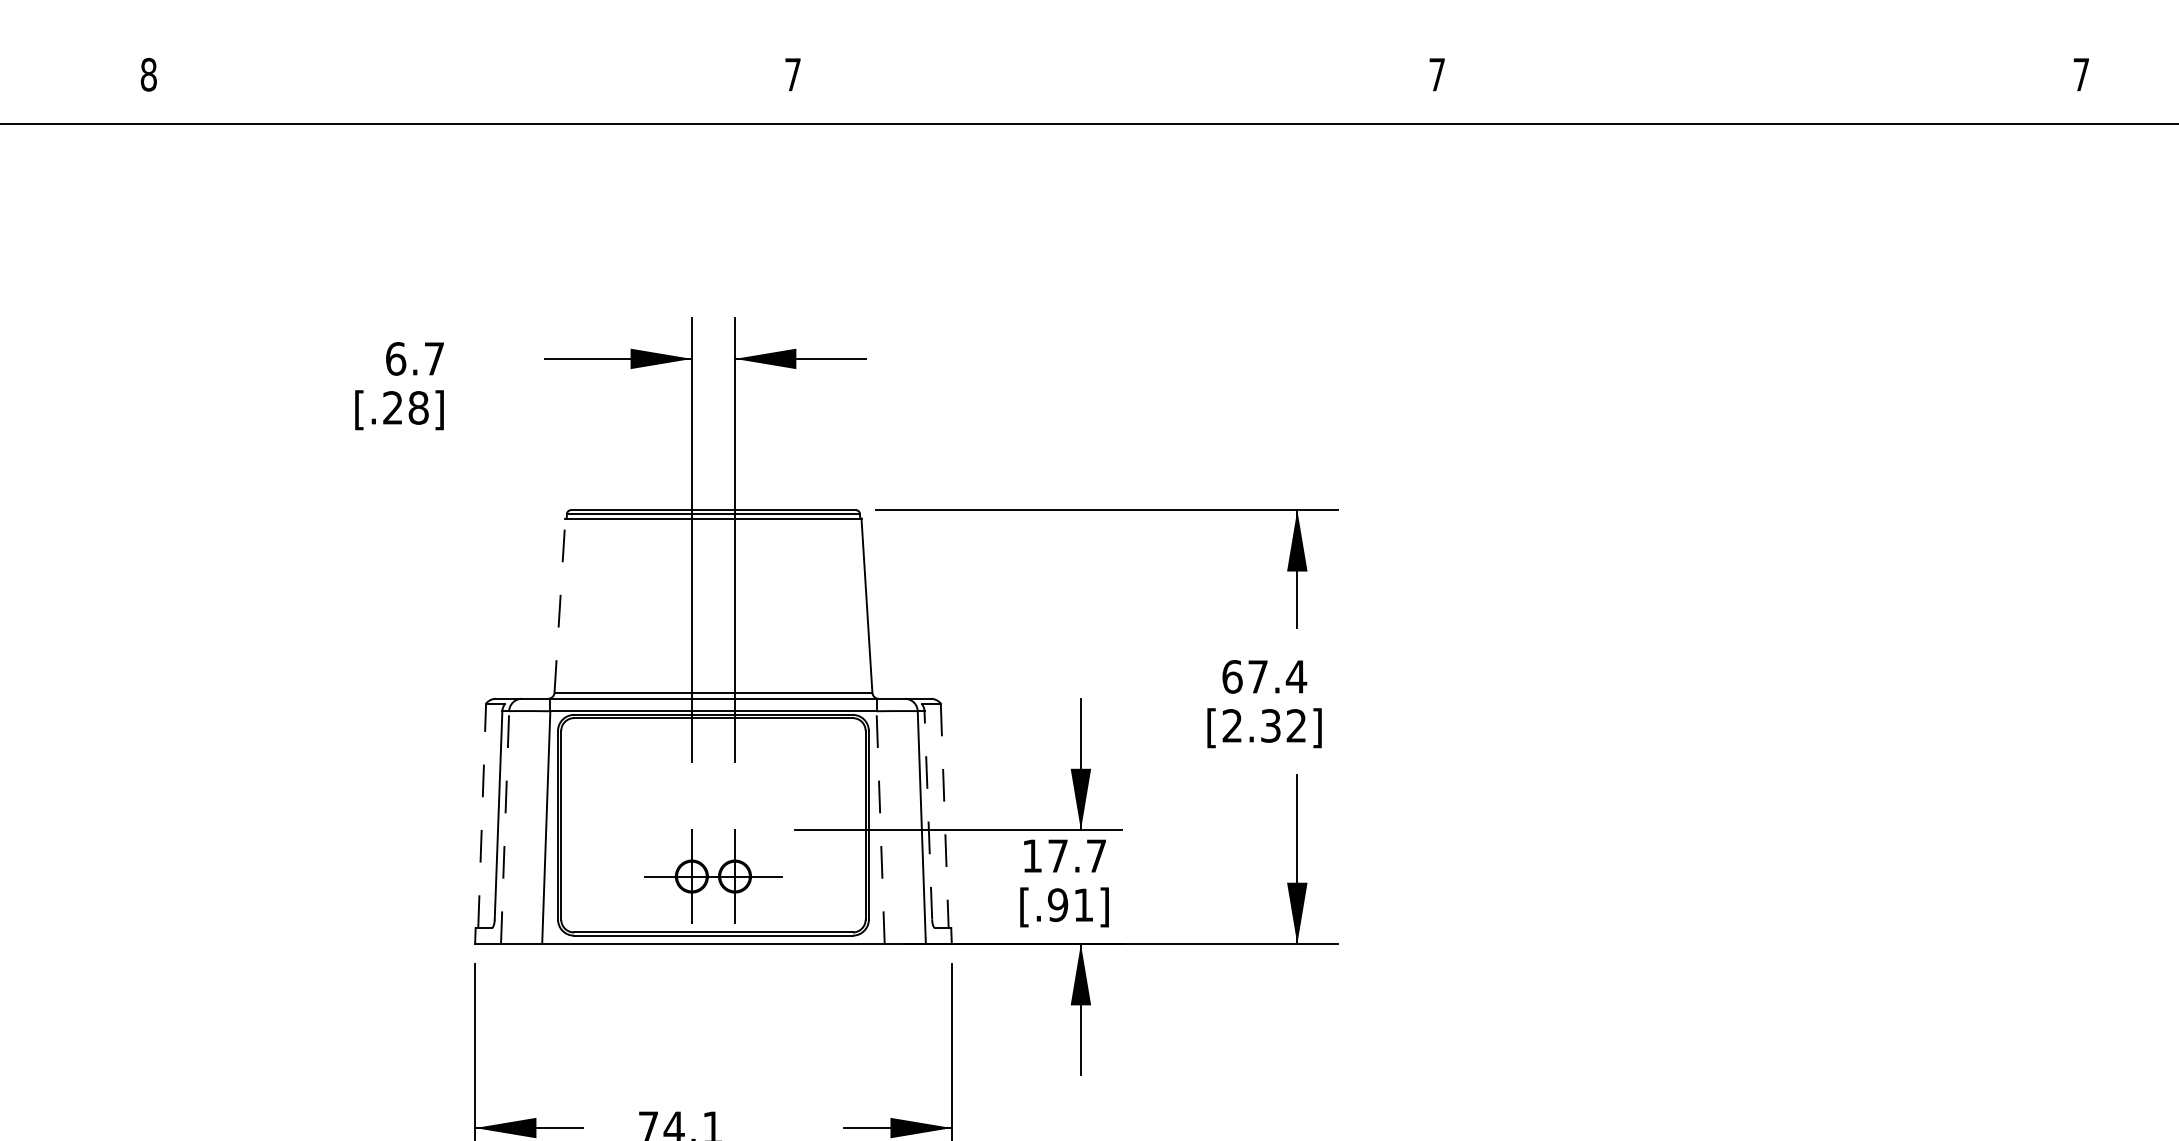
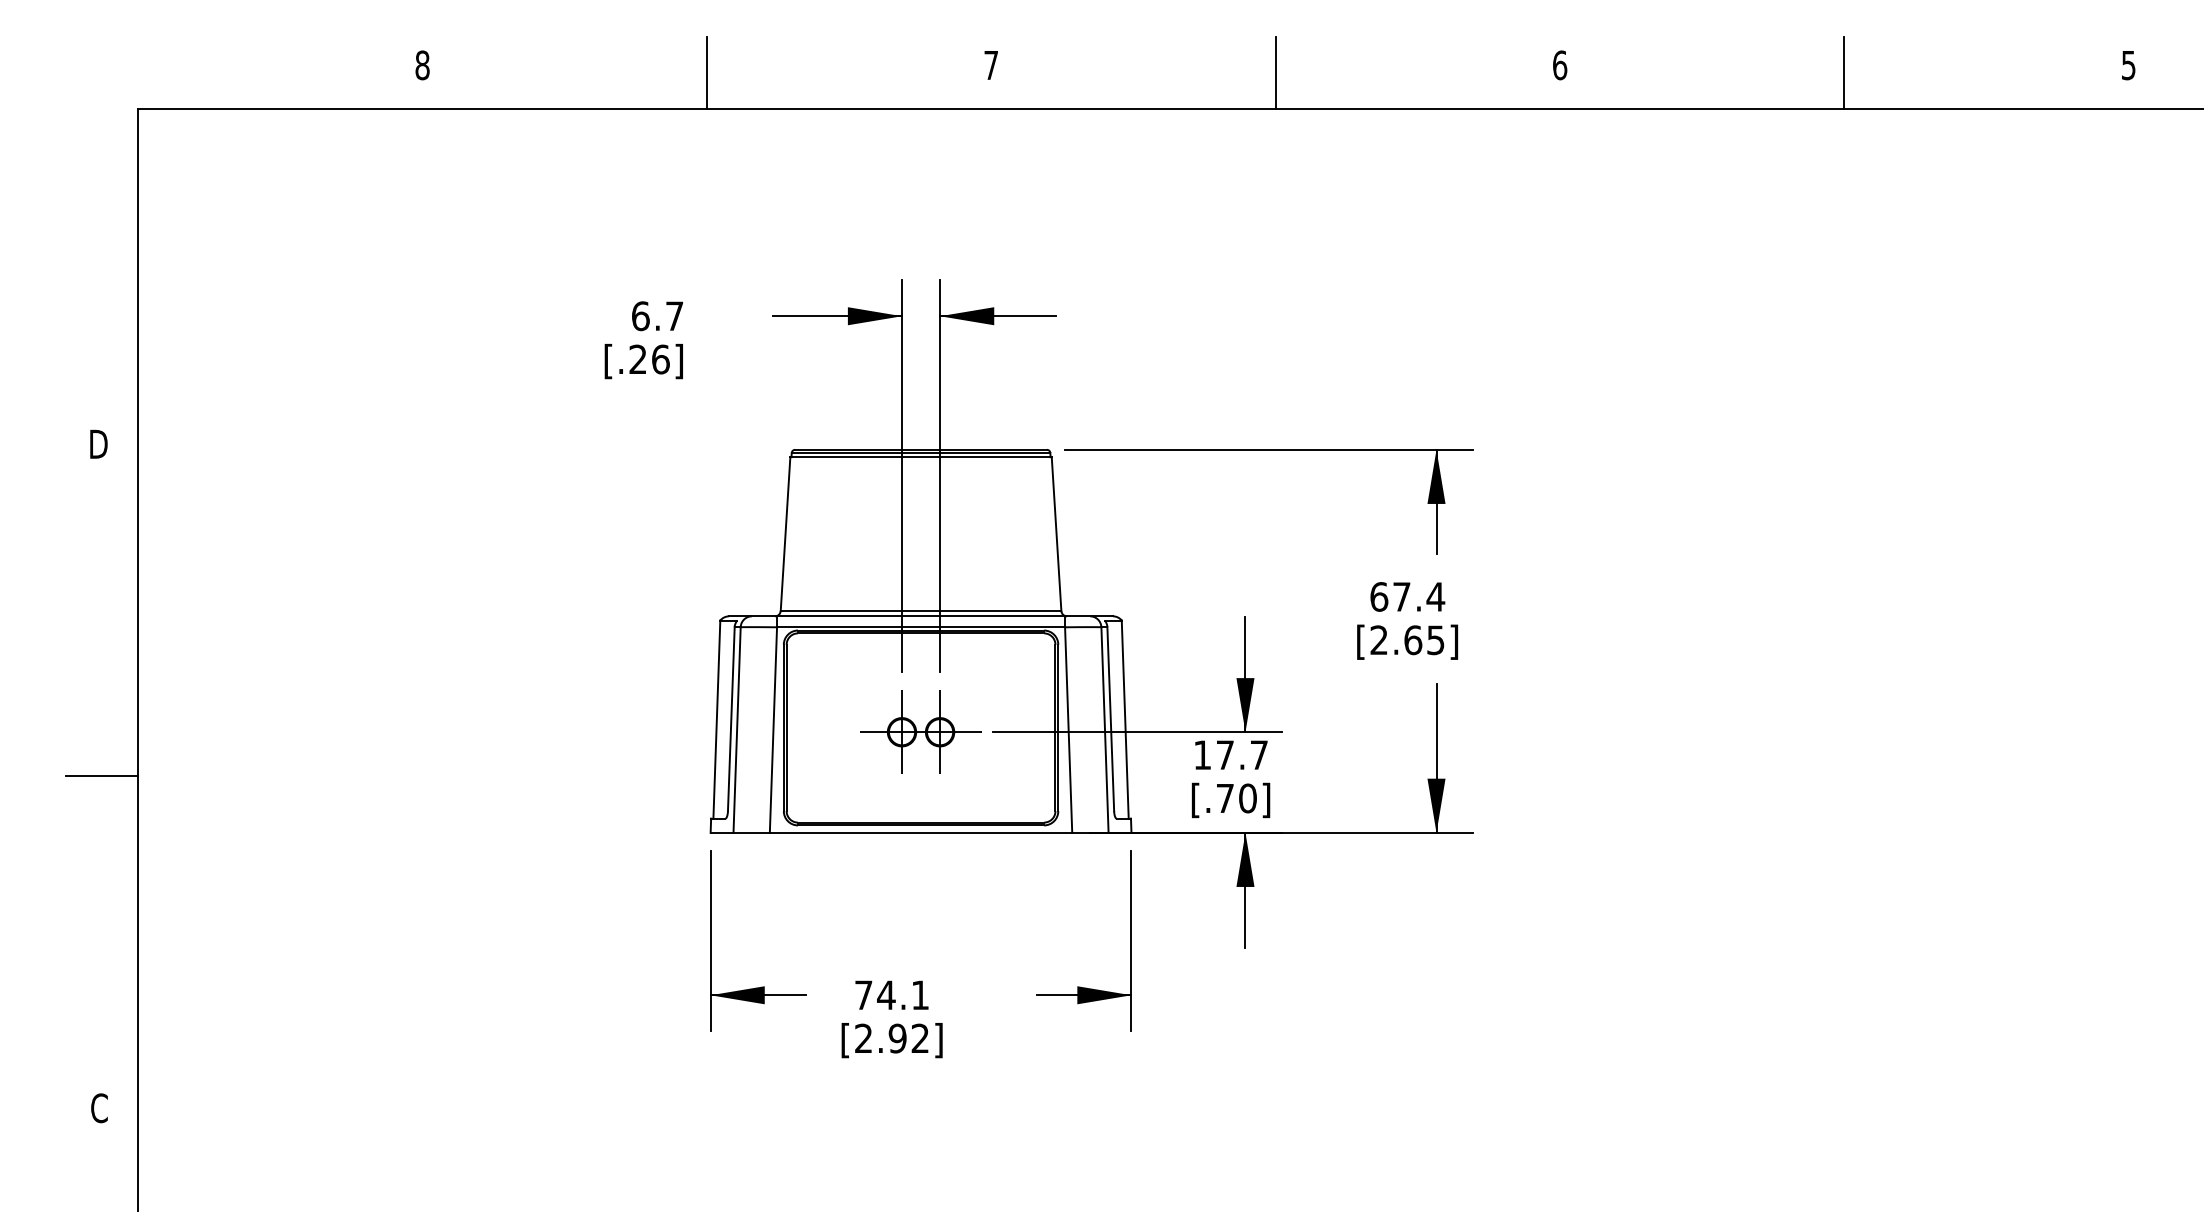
text: (1437, 74) -> (1560, 65), 7 -> 6
text: (2081, 74) -> (2128, 65), 7 -> 5
line: (471, 82) -> (707, 72), added
line: (1114, 82) -> (1275, 72), added
line: (1759, 82) -> (1844, 72), added
text: (418, 407) -> (660, 359), [.28] -> [.26]
line: (559, 605) -> (785, 533), dashed -> solid
text: (1283, 726) -> (1424, 640), [2.32] -> [2.65]
line: (928, 814) -> (1110, 718), dashed -> solid
line: (481, 815) -> (716, 719), dashed -> solid
line: (945, 816) -> (1125, 720), dashed -> solid
line: (505, 828) -> (737, 730), dashed -> solid
line: (880, 828) -> (1068, 730), dashed -> solid
part: (712, 875) -> (920, 731), moved
text: (1070, 905) -> (1236, 798), [.91] -> [.70]

